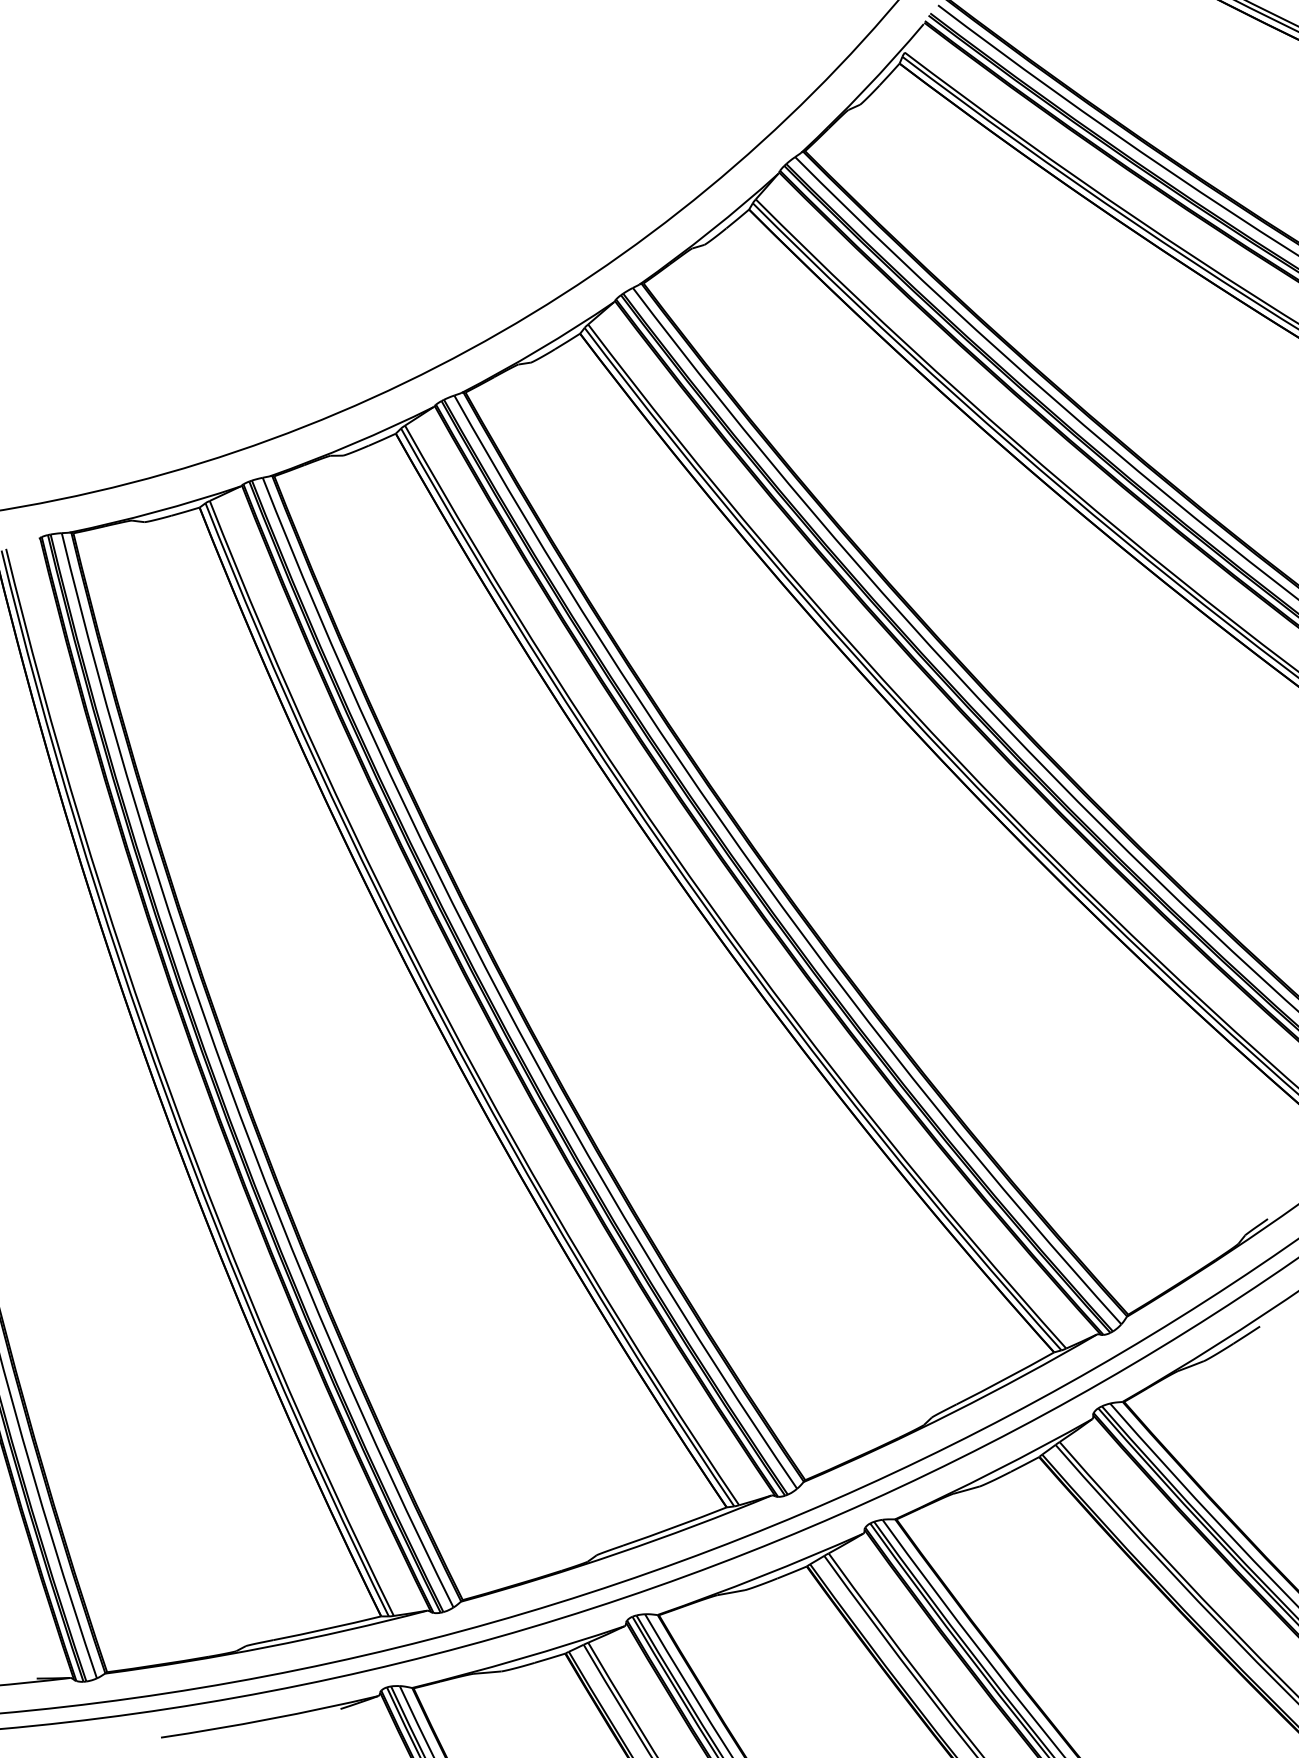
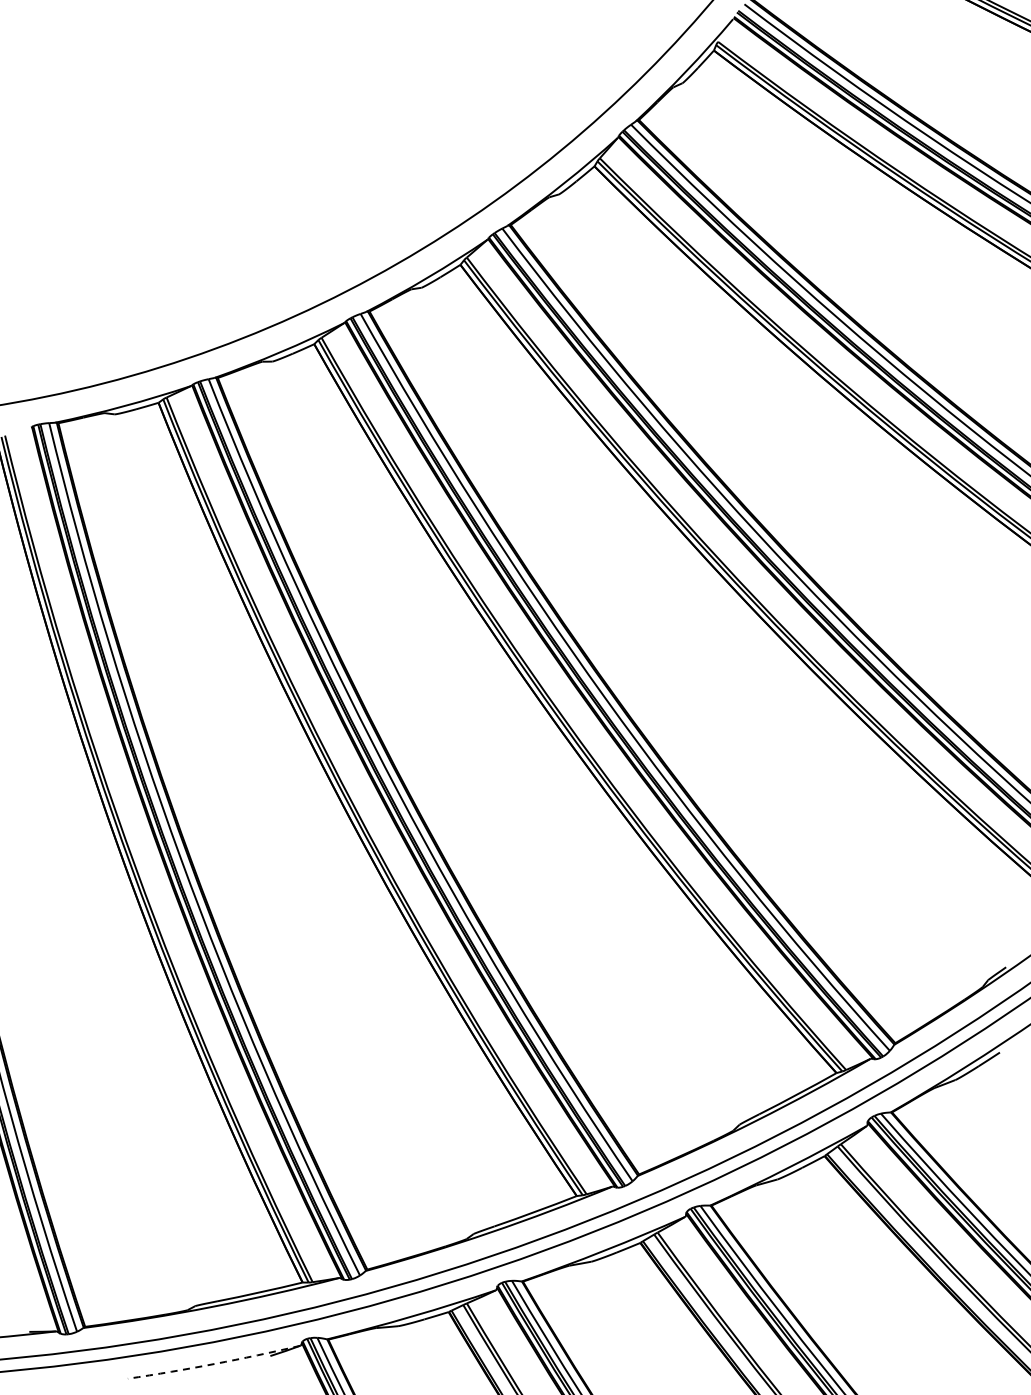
arc: (270, 1719) -> (214, 1364), solid -> dashed

